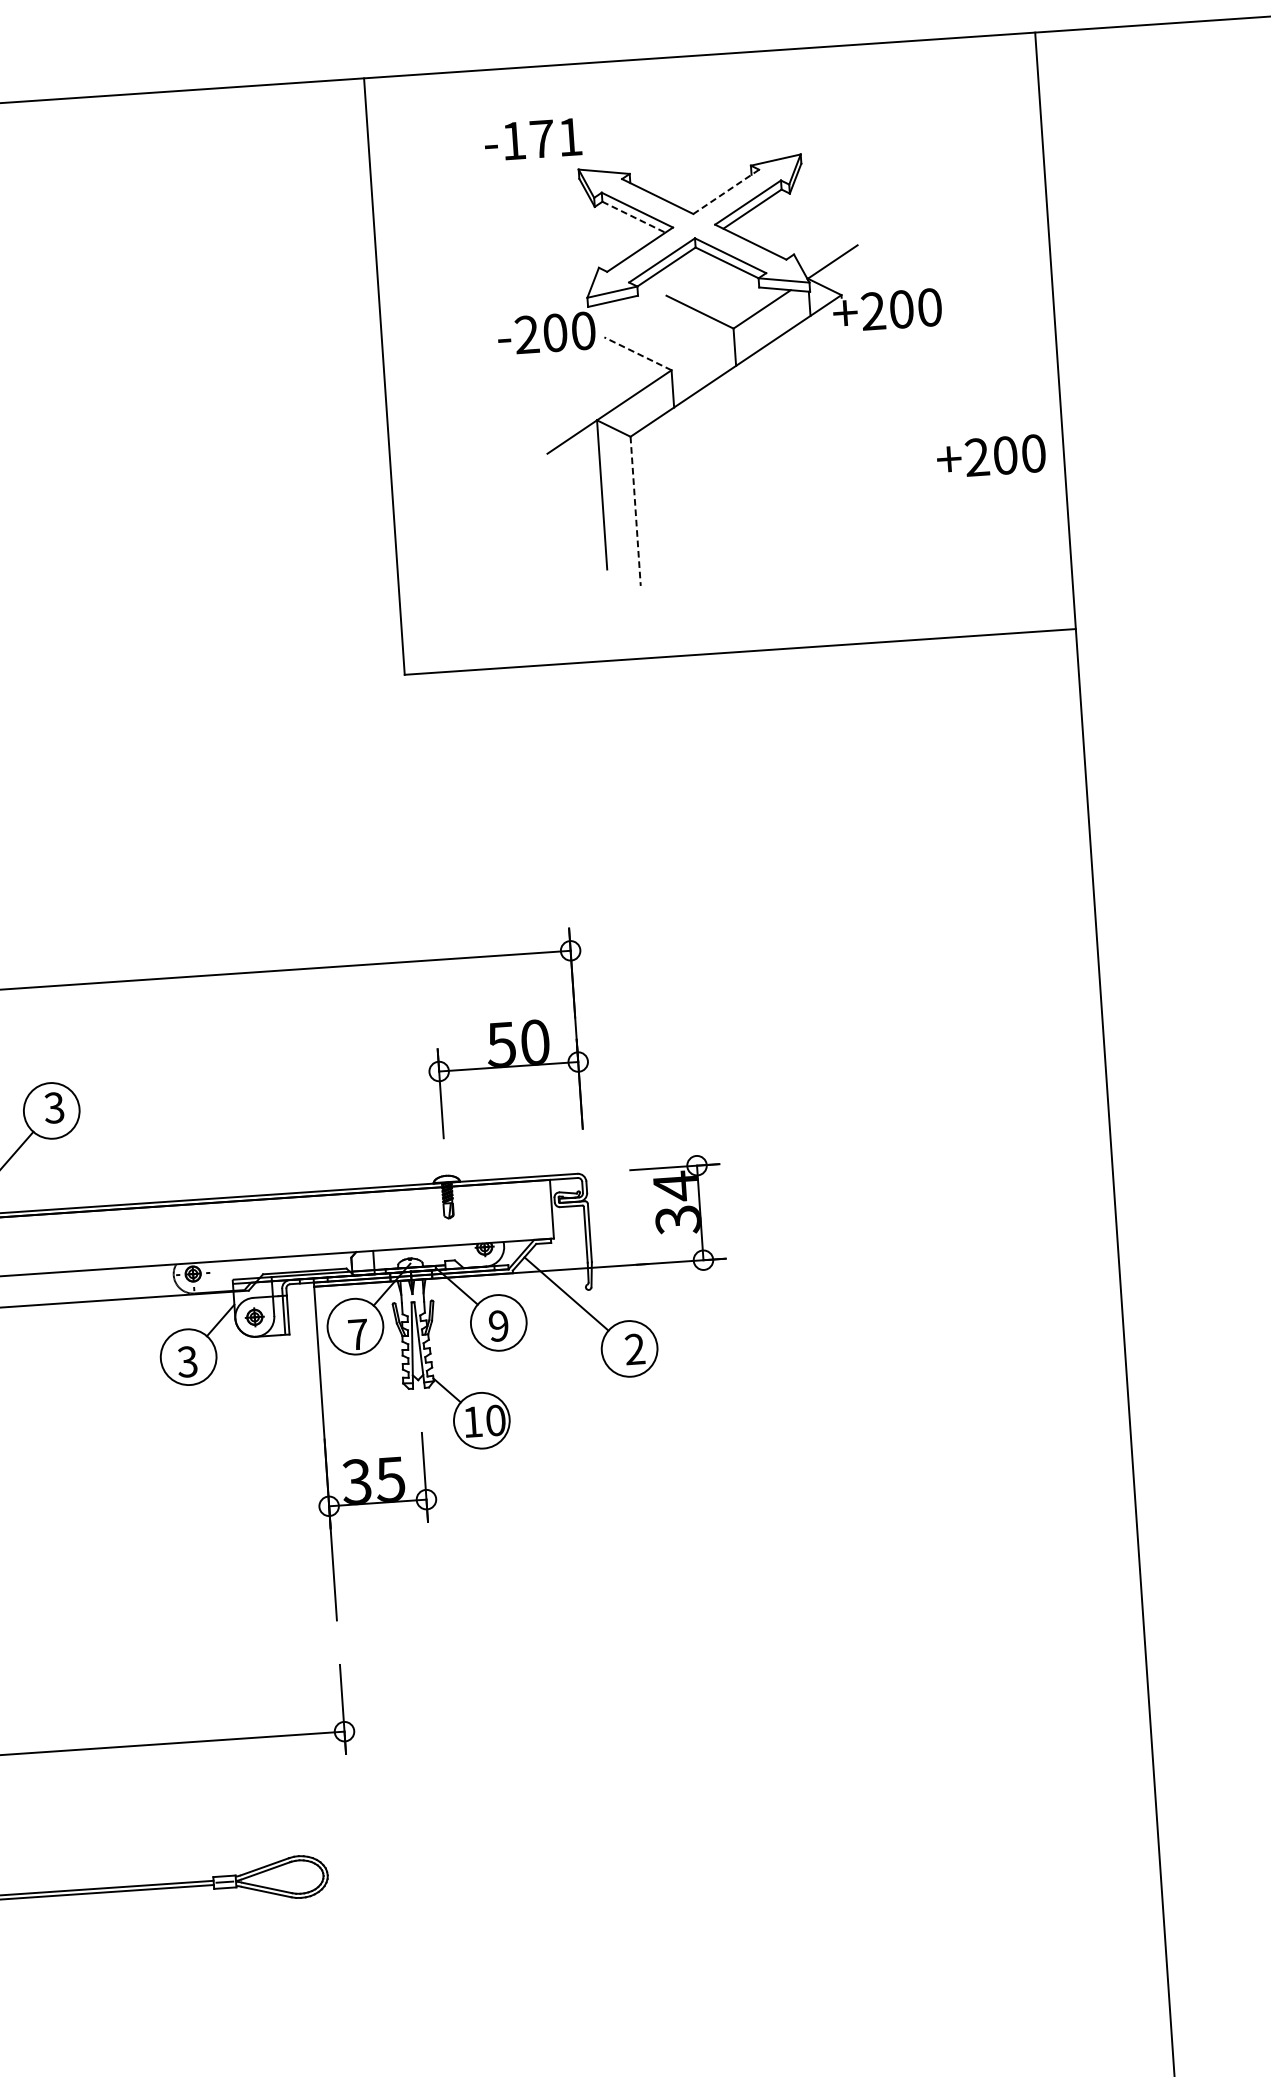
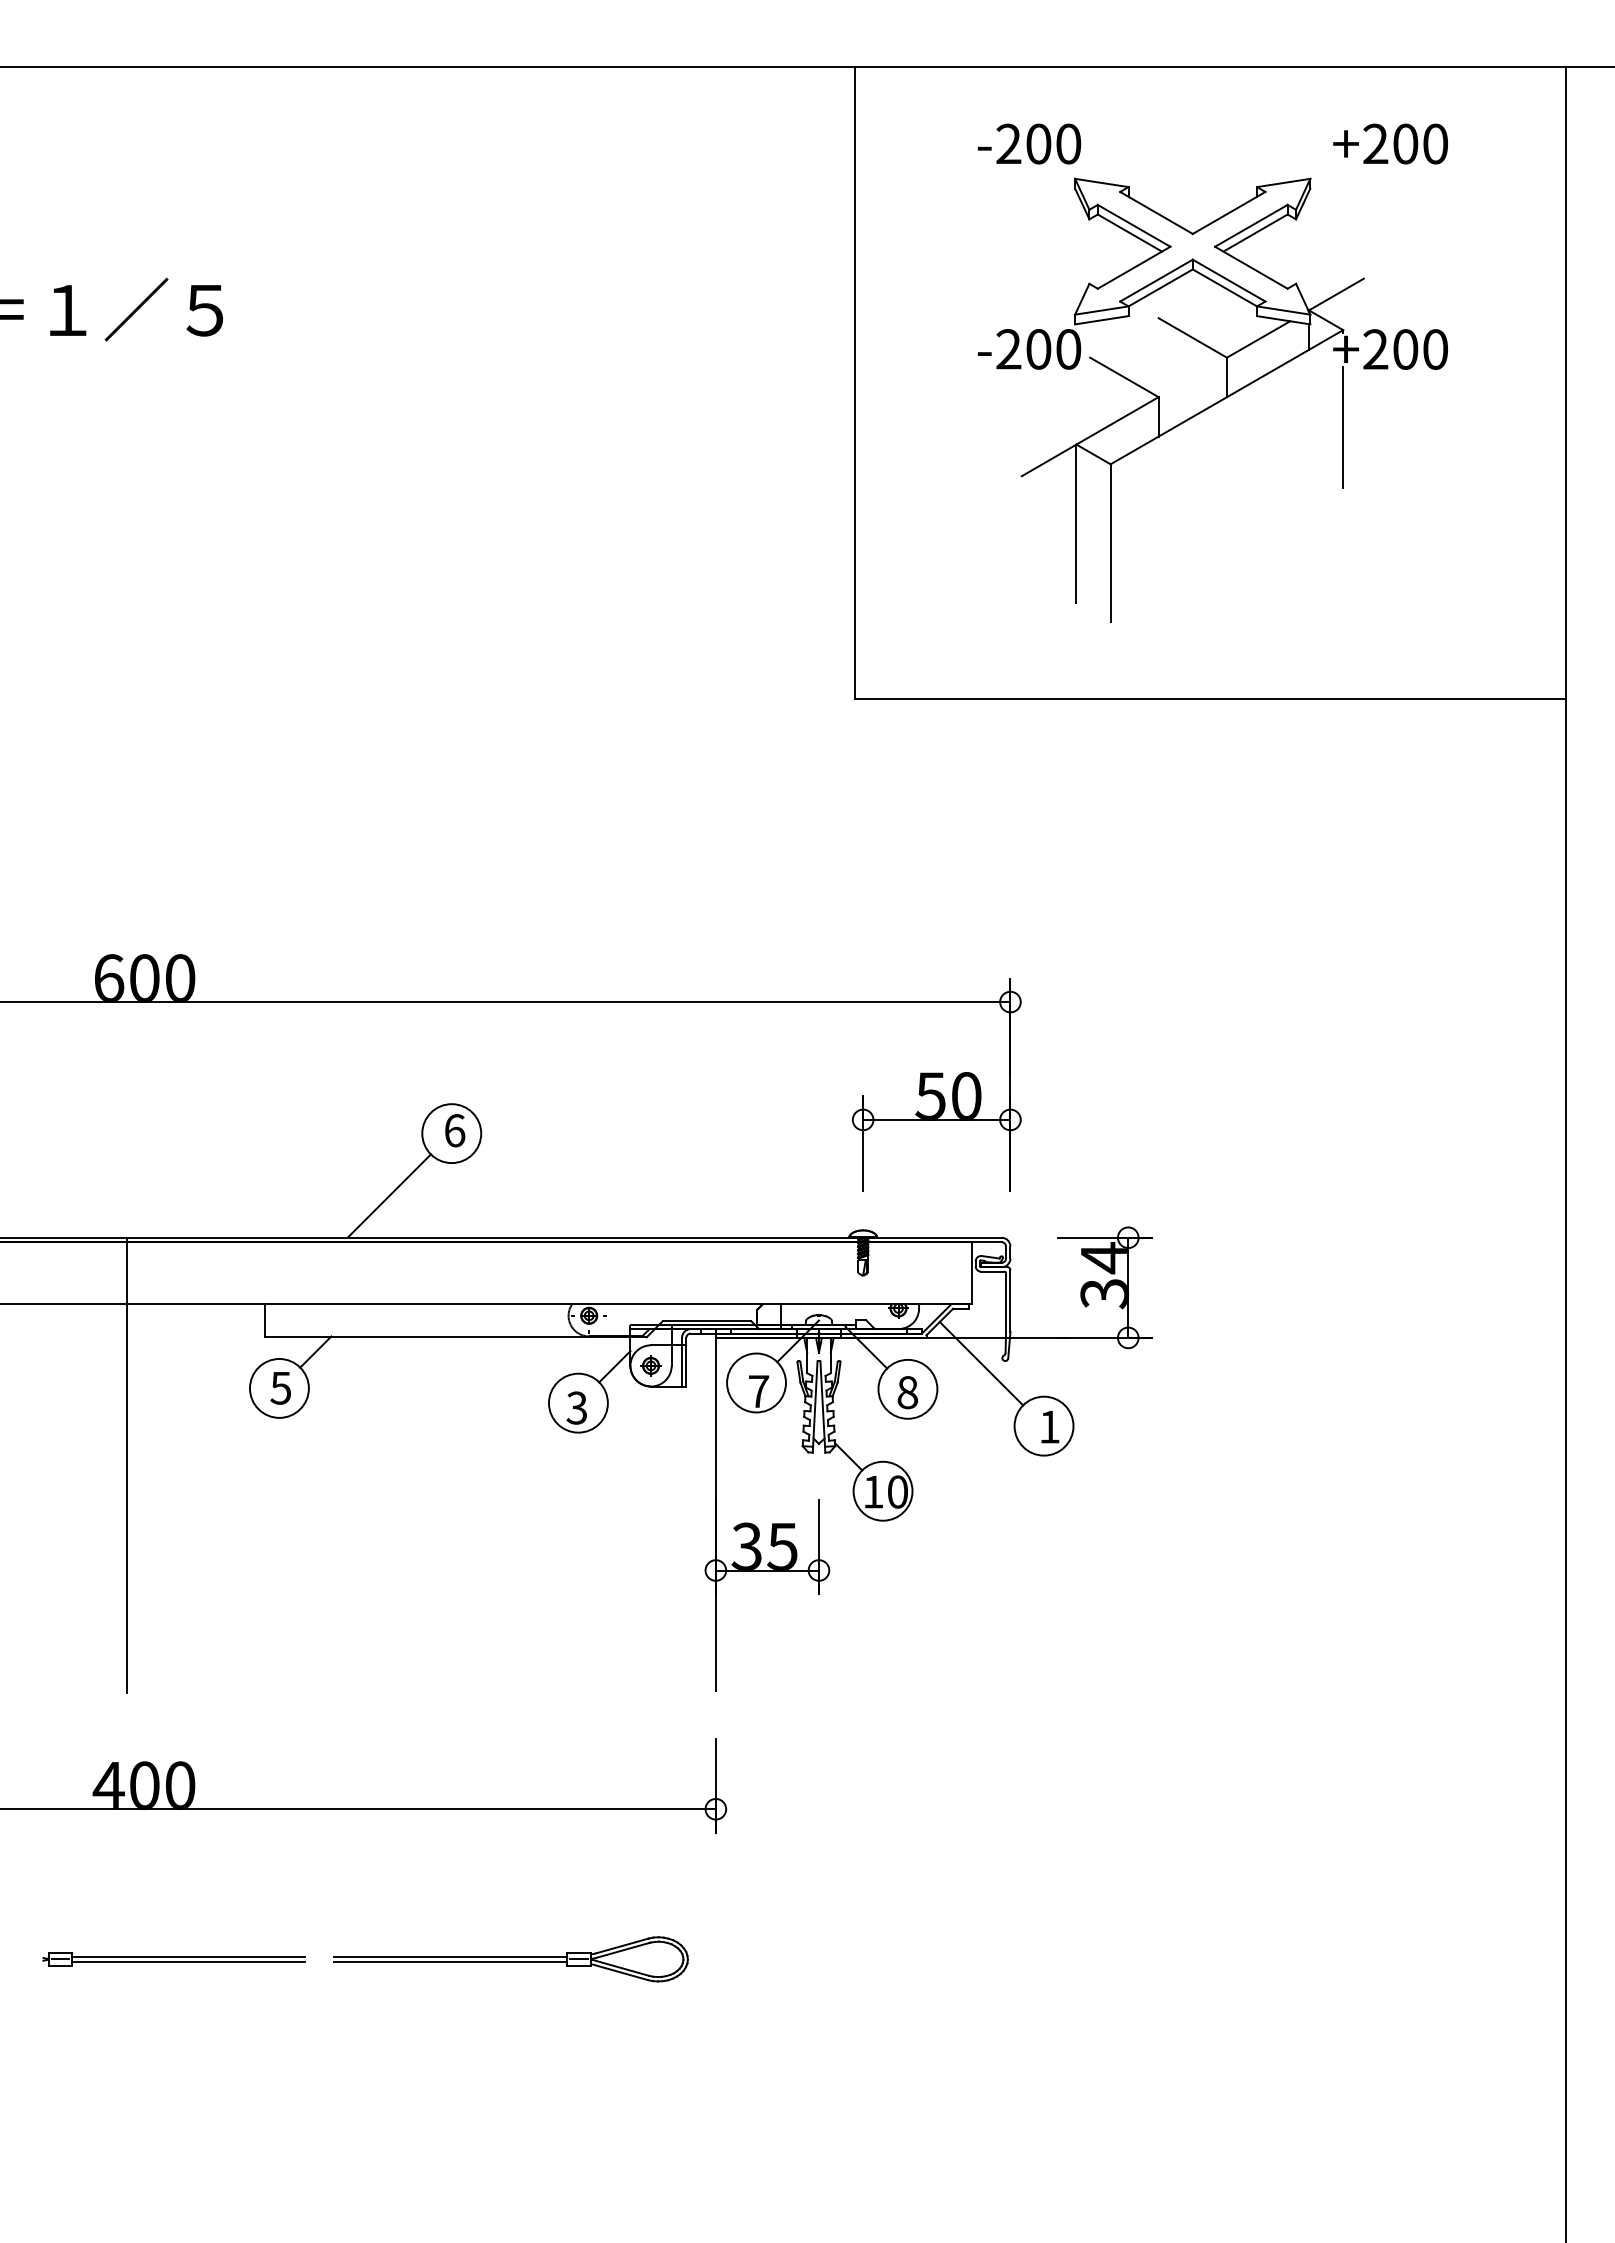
text: (541, 138) -> (1038, 143), -171 -> -200
line: (726, 191) -> (1229, 212), dashed -> solid
line: (634, 217) -> (1130, 233), dashed -> solid
line: (638, 353) -> (1124, 377), dashed -> solid
line: (848, 387) -> (1343, 427), added
text: (991, 455) -> (1390, 143), moved
line: (635, 511) -> (1110, 543), dashed -> solid
text: (54, 1107) -> (454, 1130), 3 -> 6
text: (498, 1325) -> (907, 1392), 9 -> 8
text: (634, 1348) -> (1049, 1426), 2 -> 1

